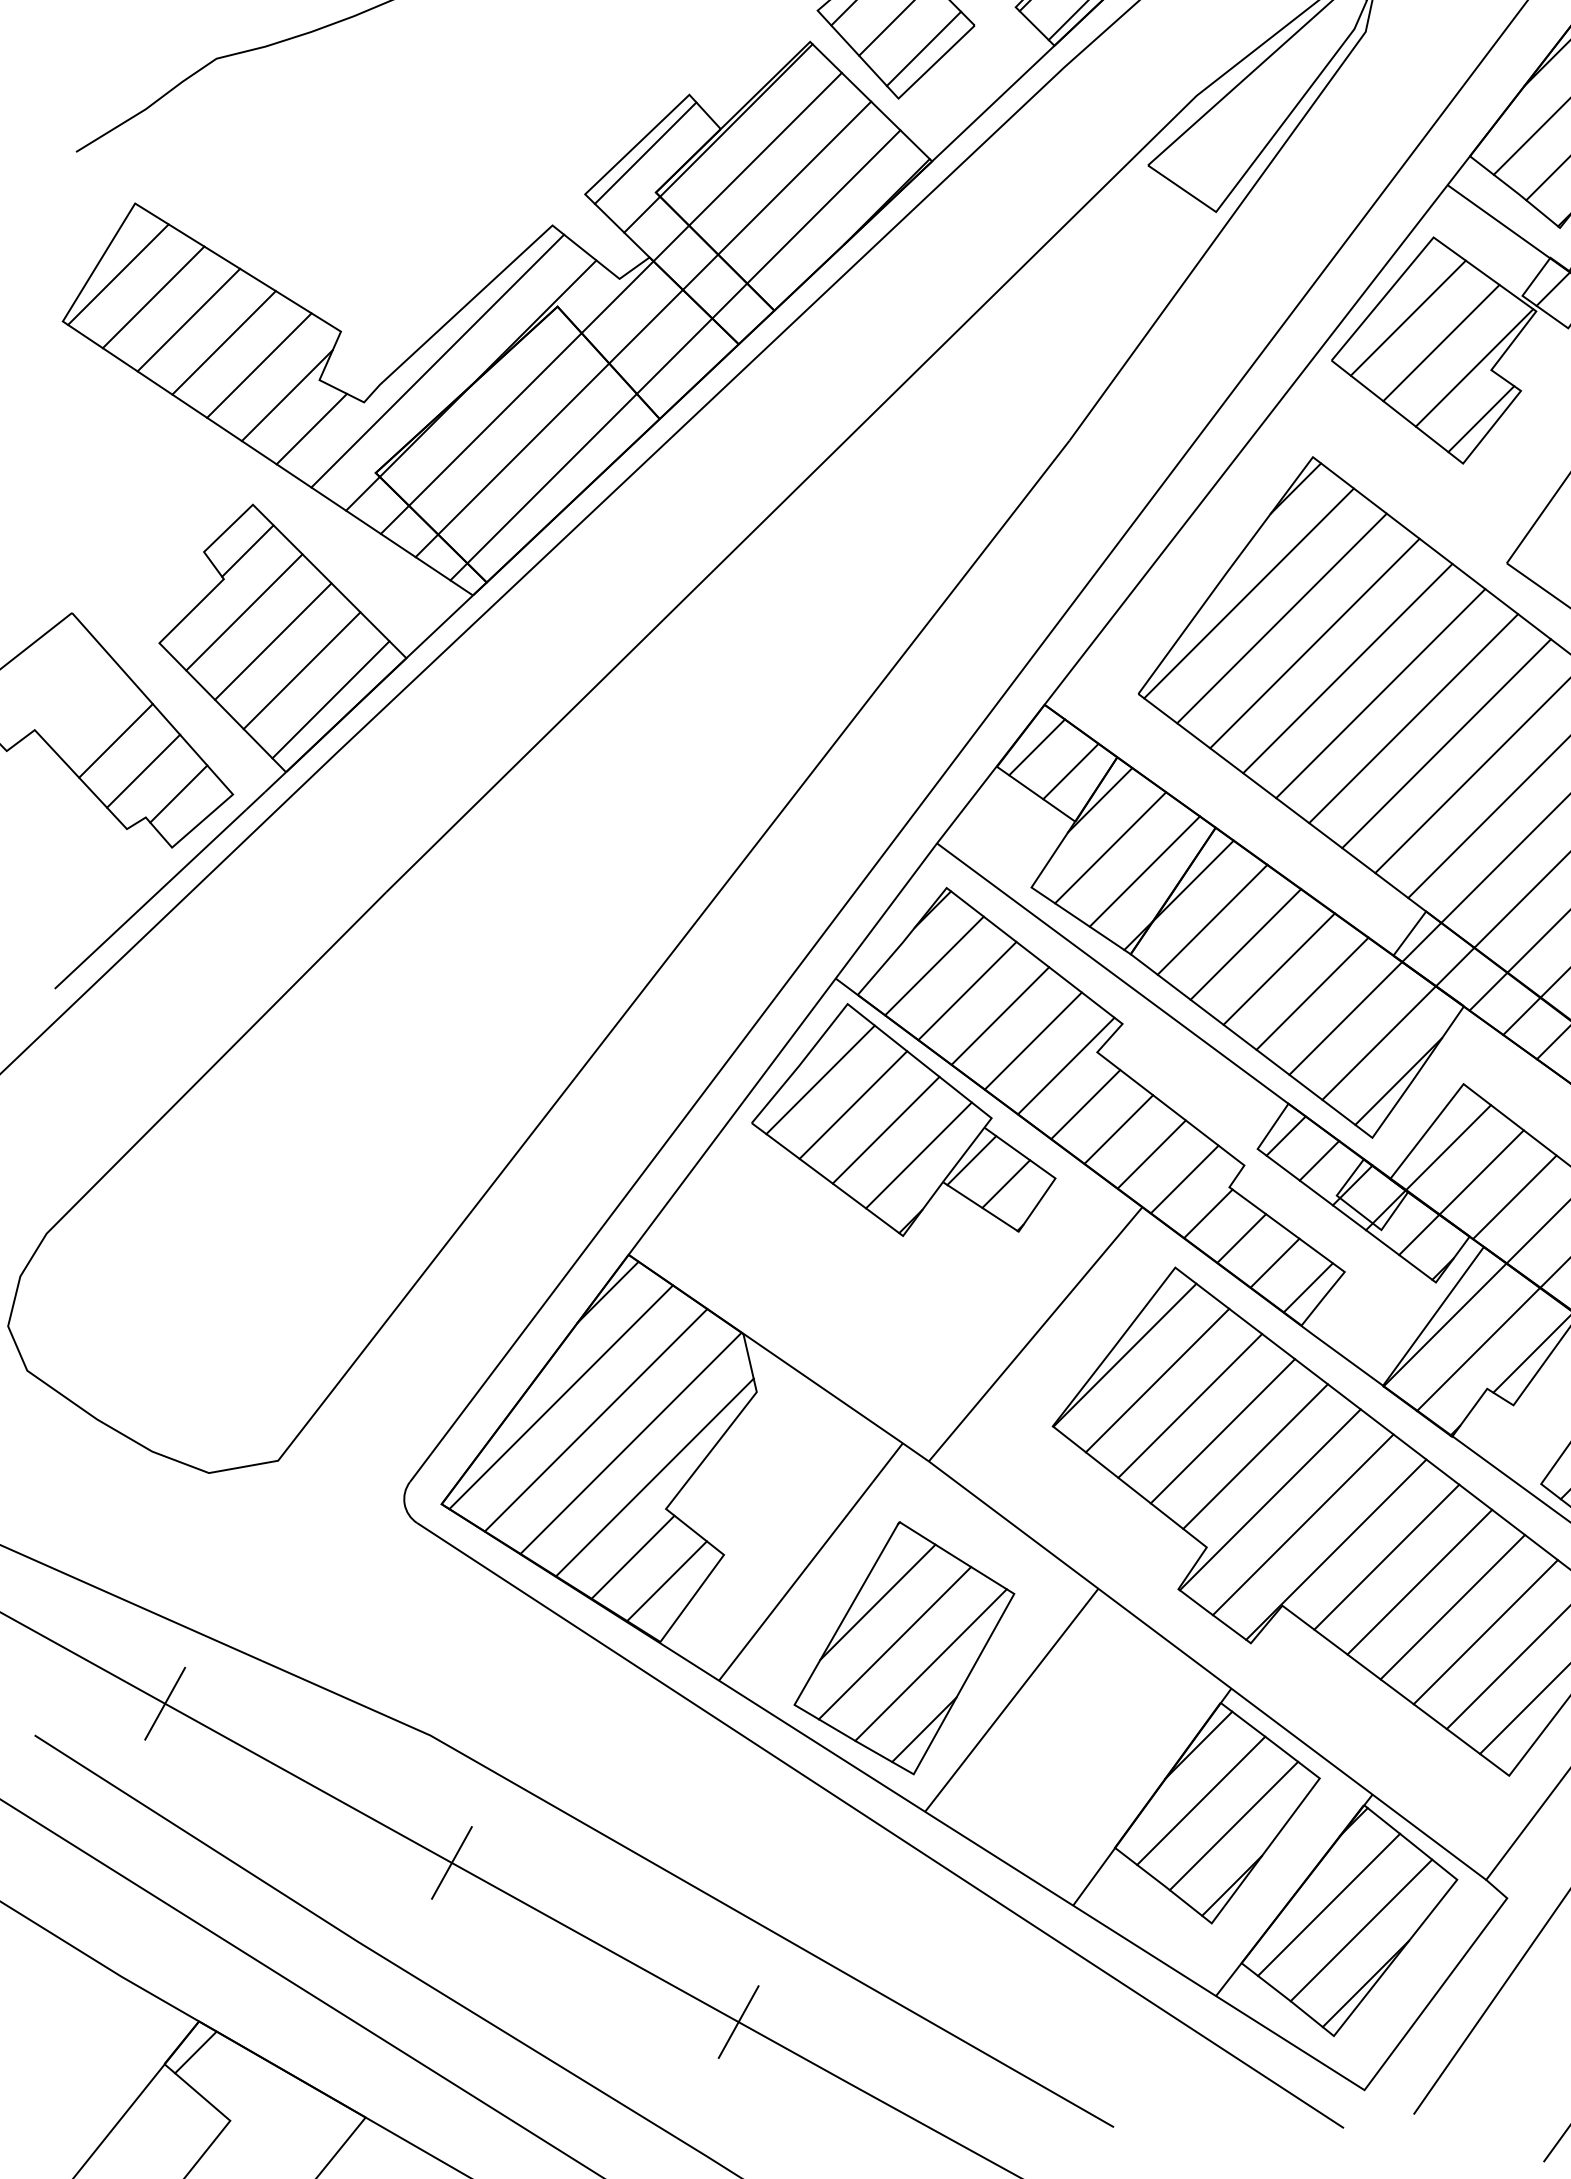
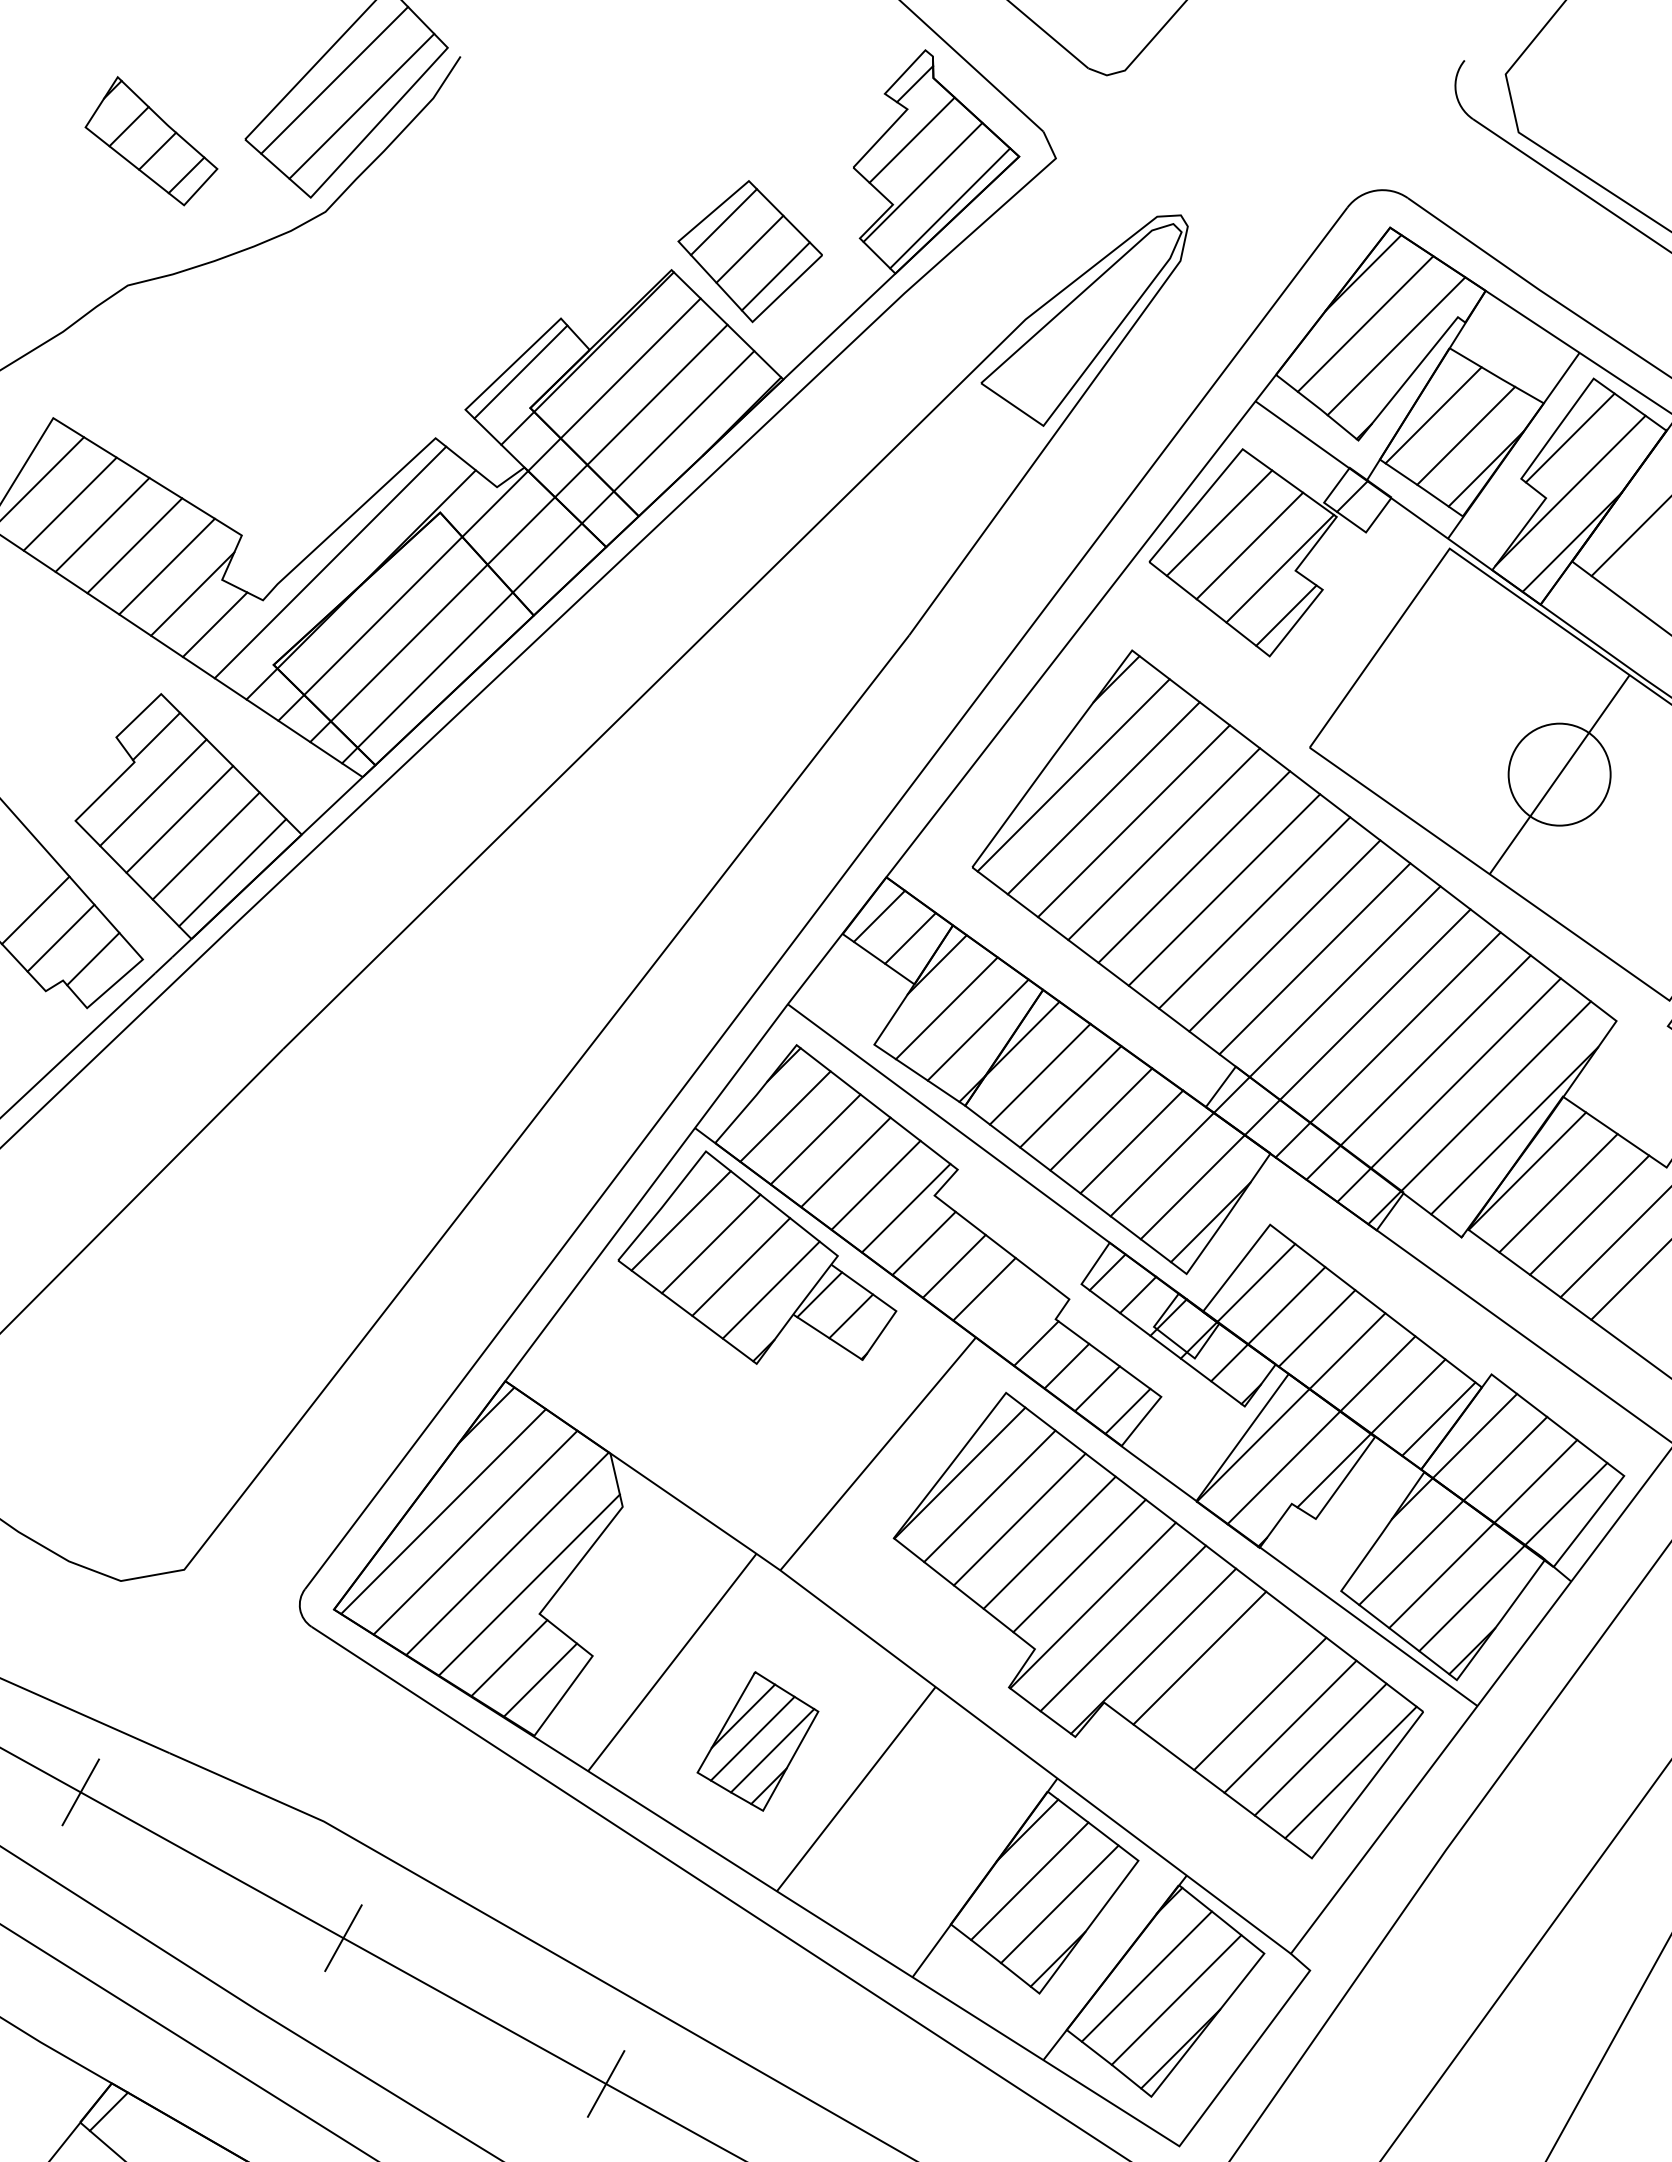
line: (1184, 1179) -> (1014, 1312), removed
line: (1419, 1581) -> (1229, 1680), removed
part: (903, 1648) -> (757, 1741), size x0.6

